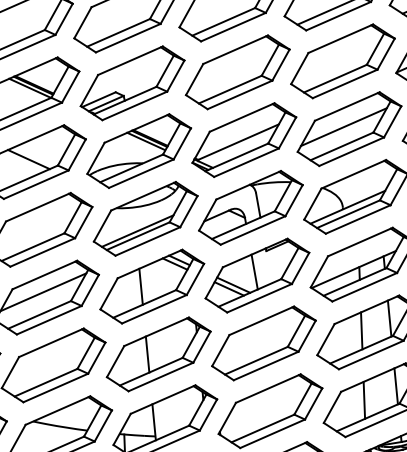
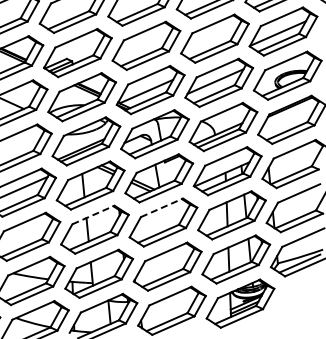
line: (262, 320) -> (162, 207), solid -> dashed
line: (156, 331) -> (93, 214), solid -> dashed

